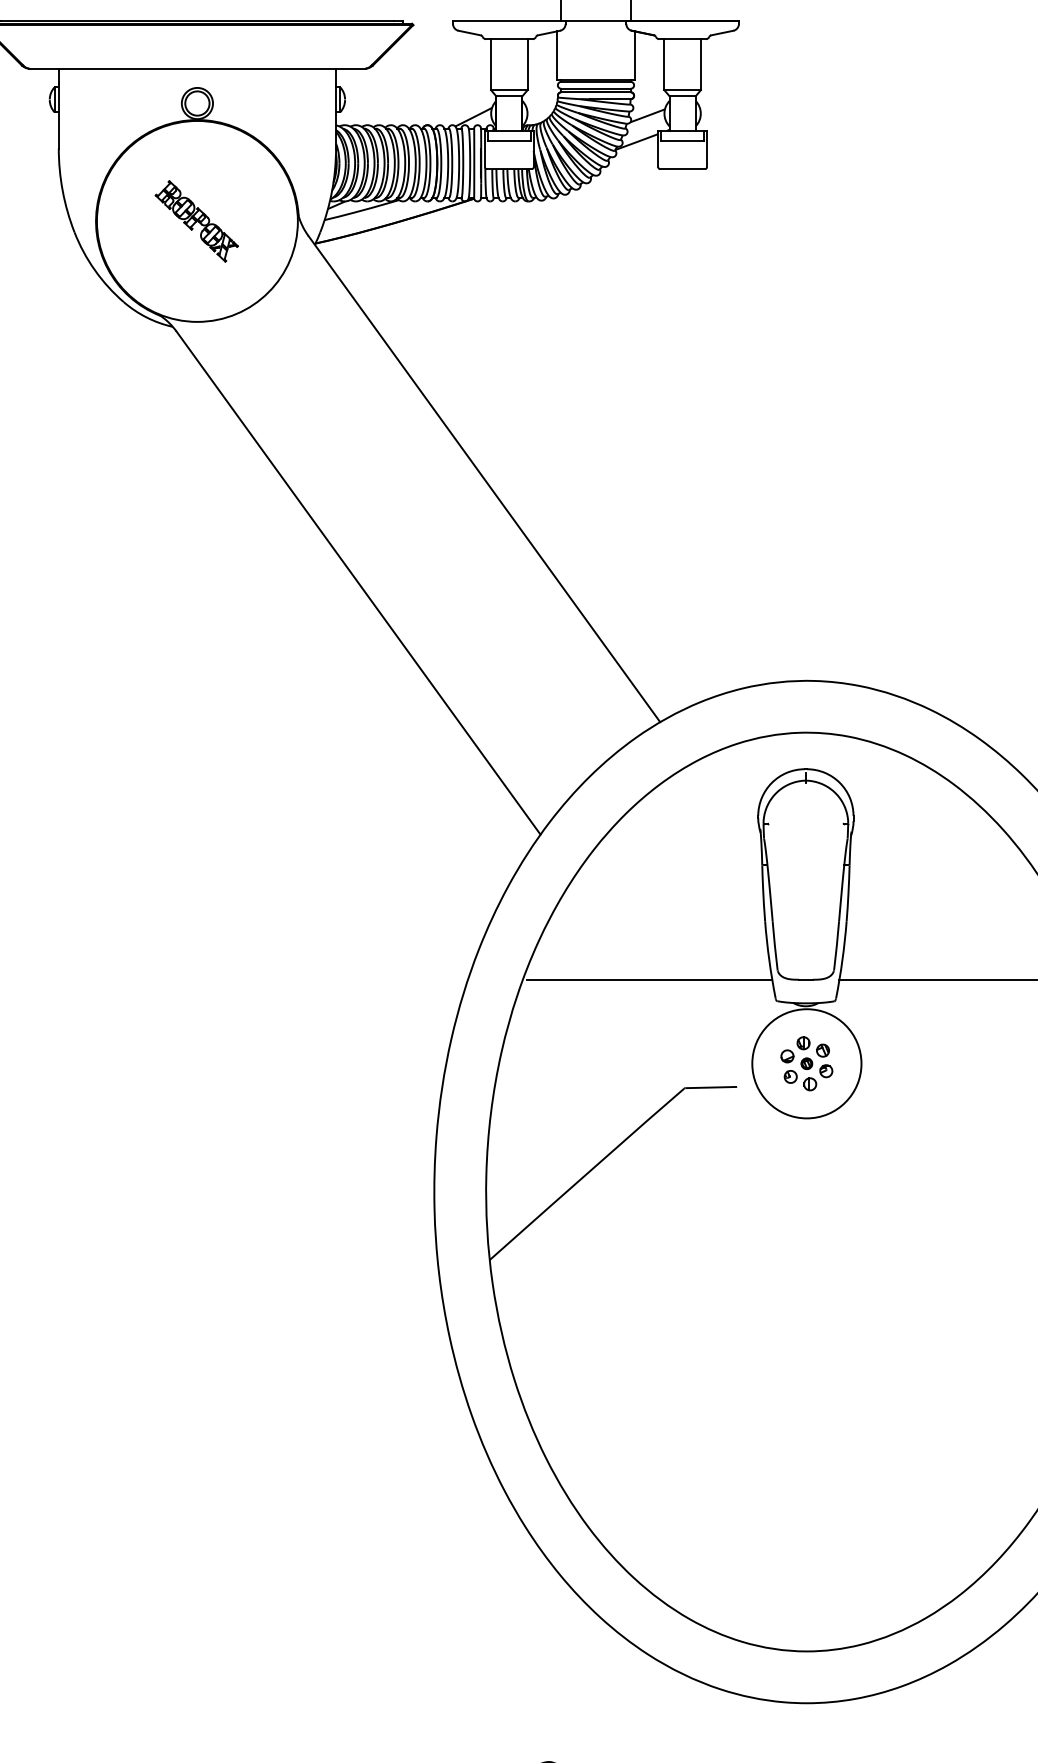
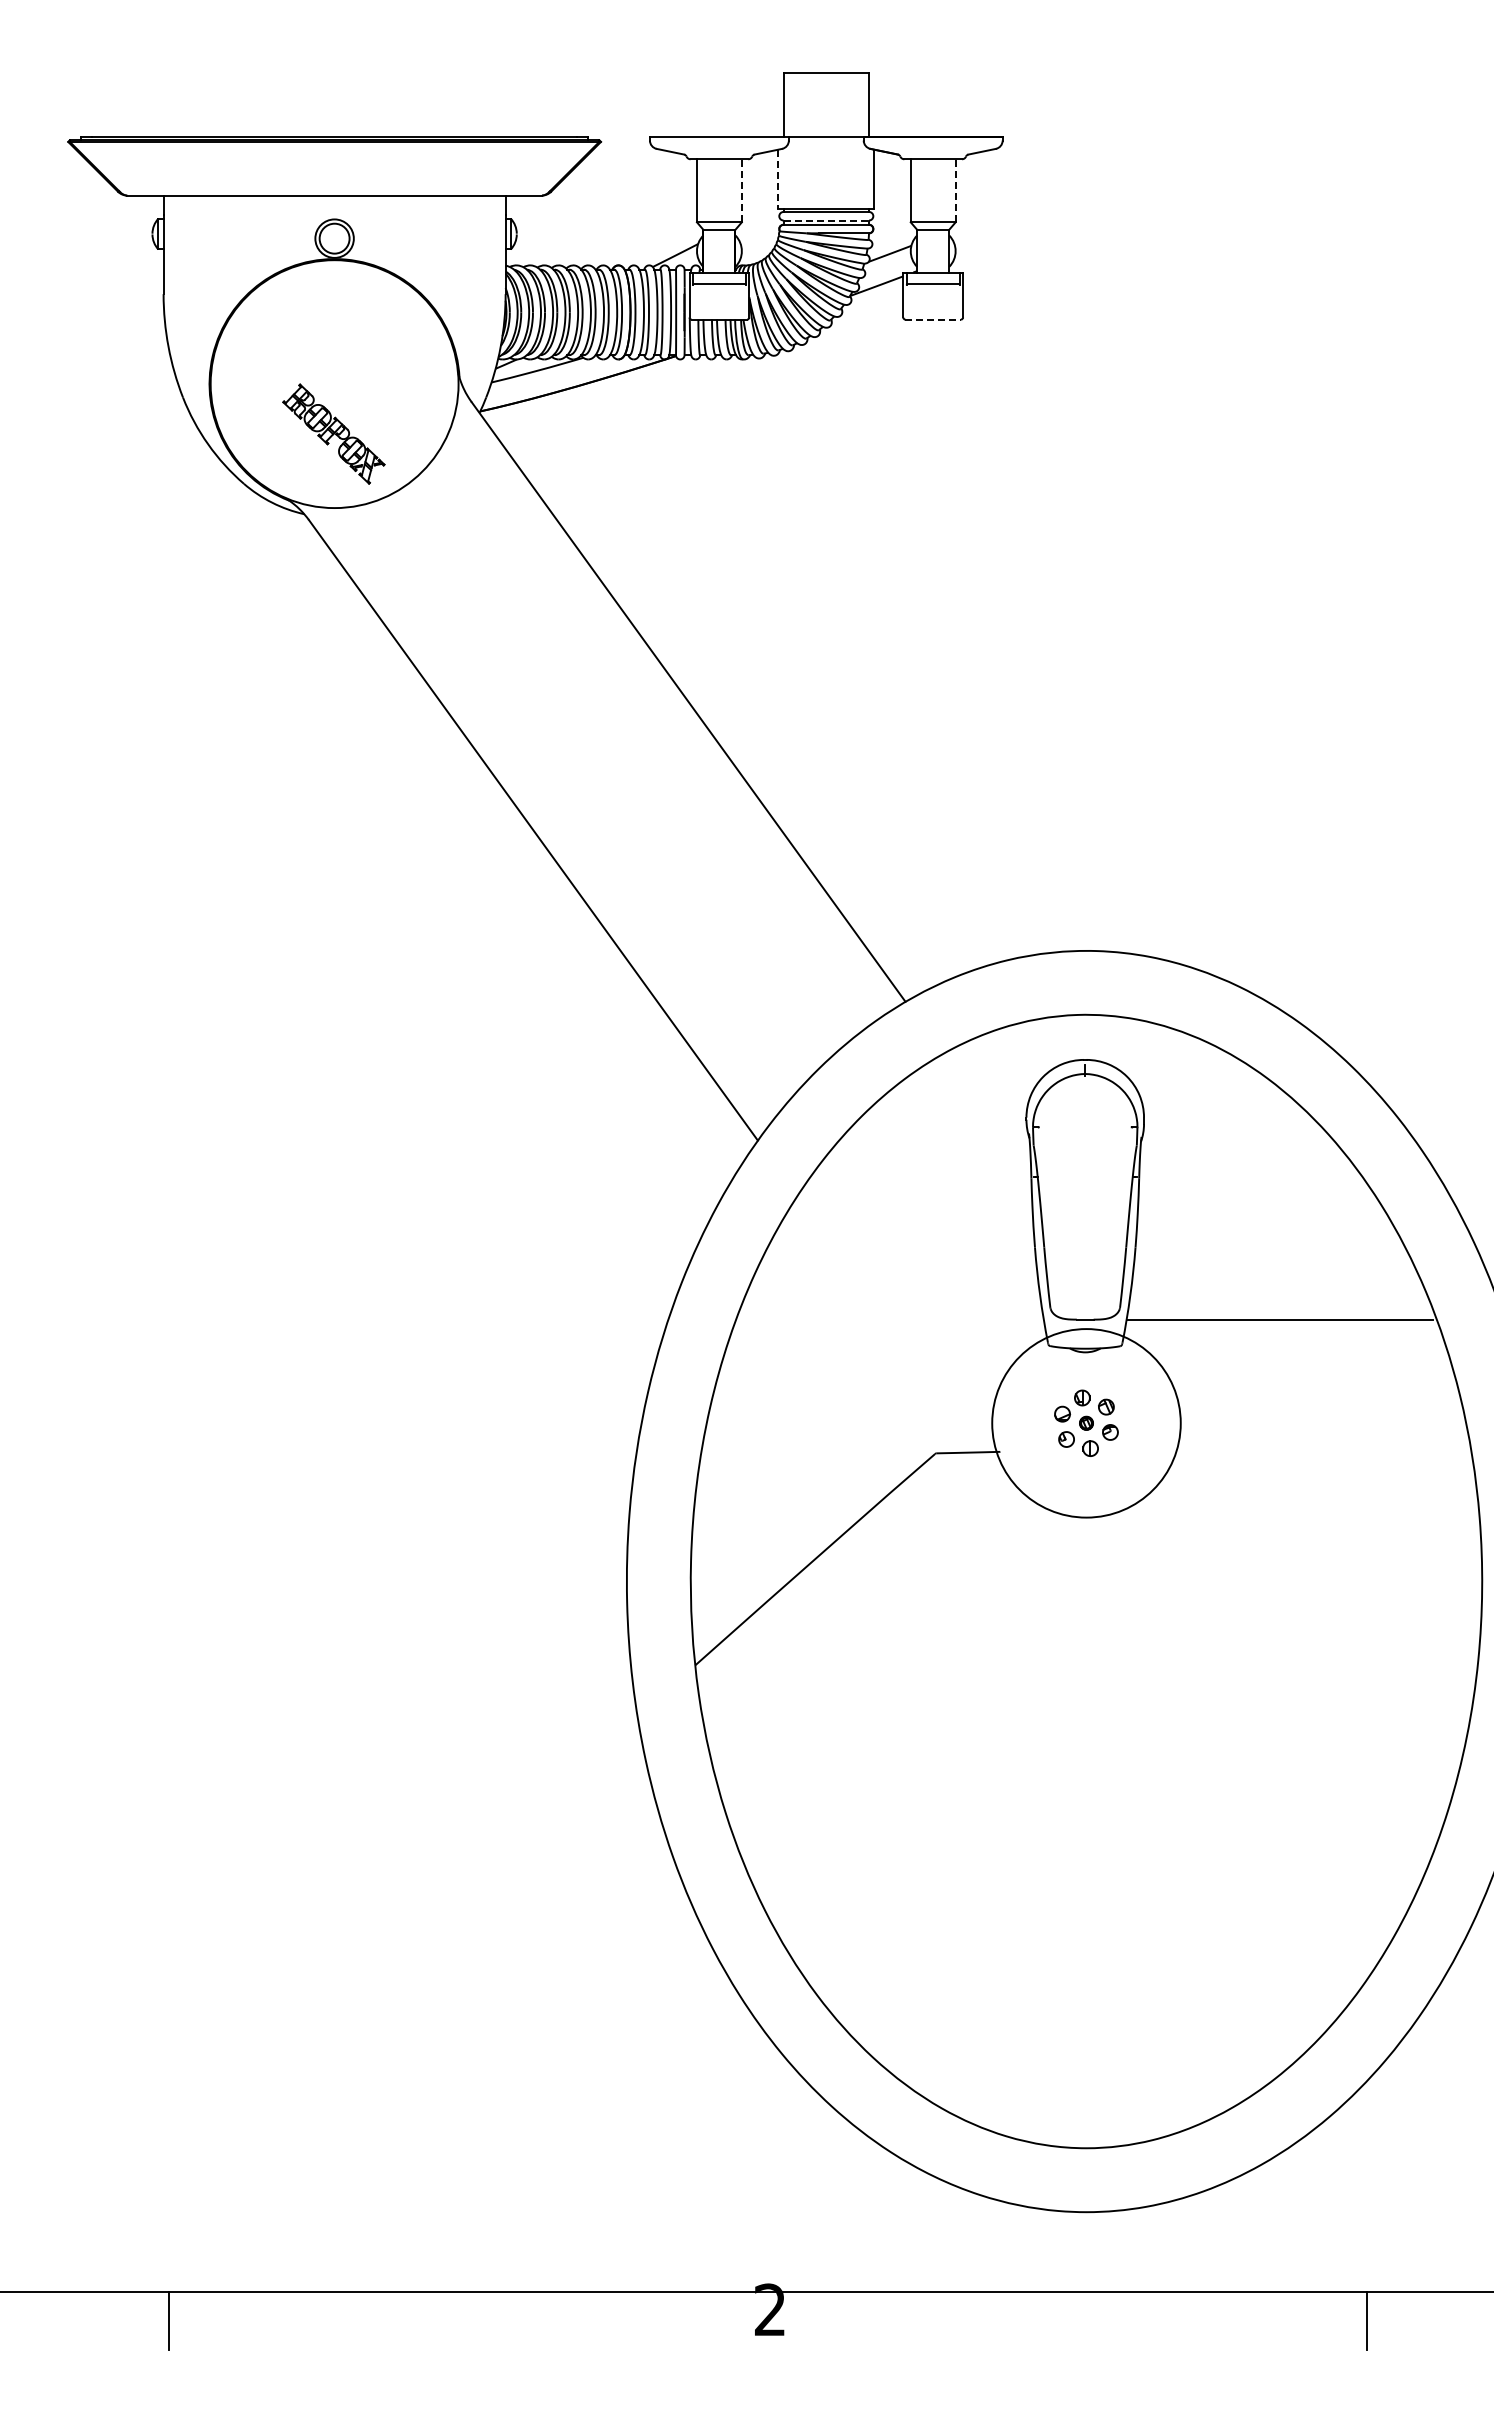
line: (557, 55) -> (778, 179), solid -> dashed
line: (527, 64) -> (741, 190), solid -> dashed
line: (700, 64) -> (955, 190), solid -> dashed
line: (596, 88) -> (826, 220), solid -> dashed
line: (682, 169) -> (933, 319), solid -> dashed
part: (196, 220) -> (333, 433), moved
line: (648, 979) -> (891, 1319), removed
circle: (806, 1063) -> (1086, 1423), size x1.4

